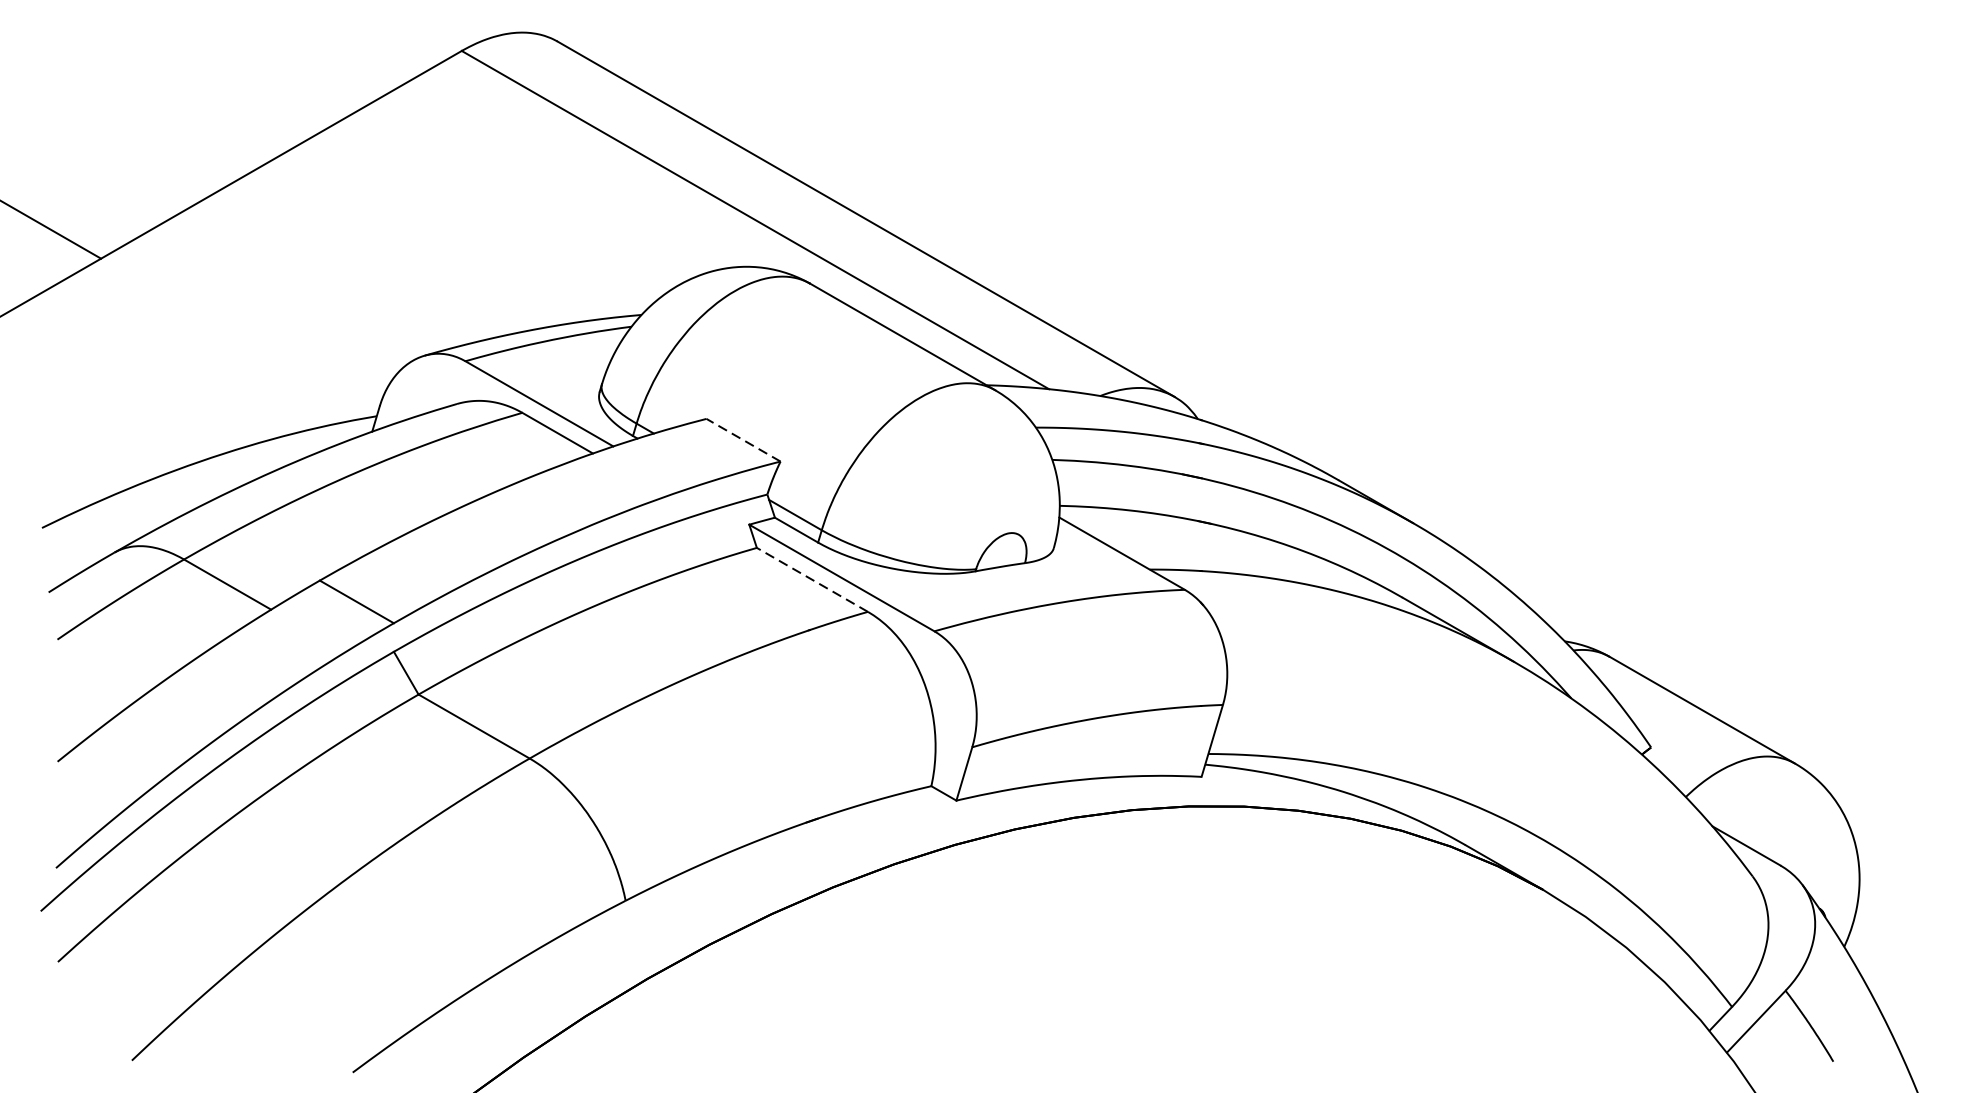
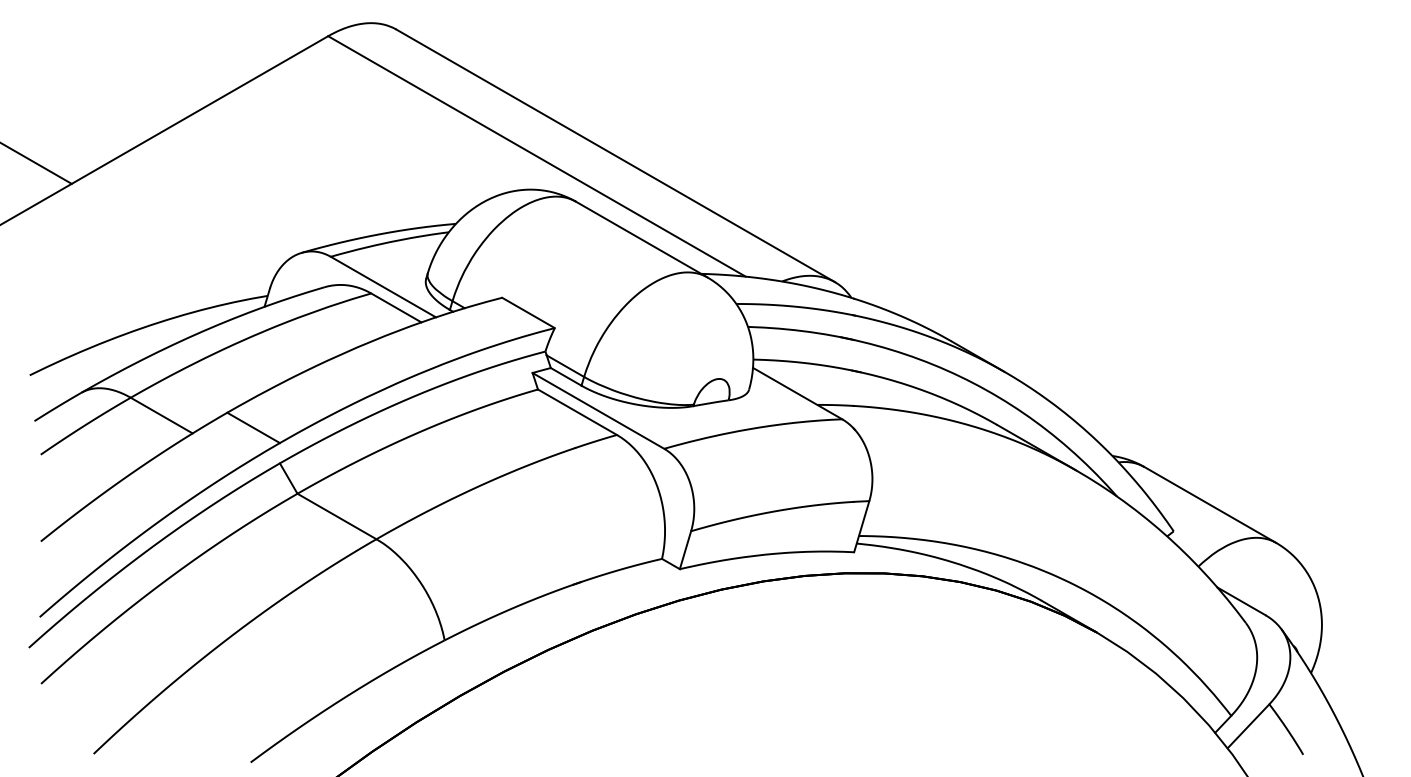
line: (743, 439) -> (528, 312), dashed -> solid
line: (812, 580) -> (577, 412), dashed -> solid

